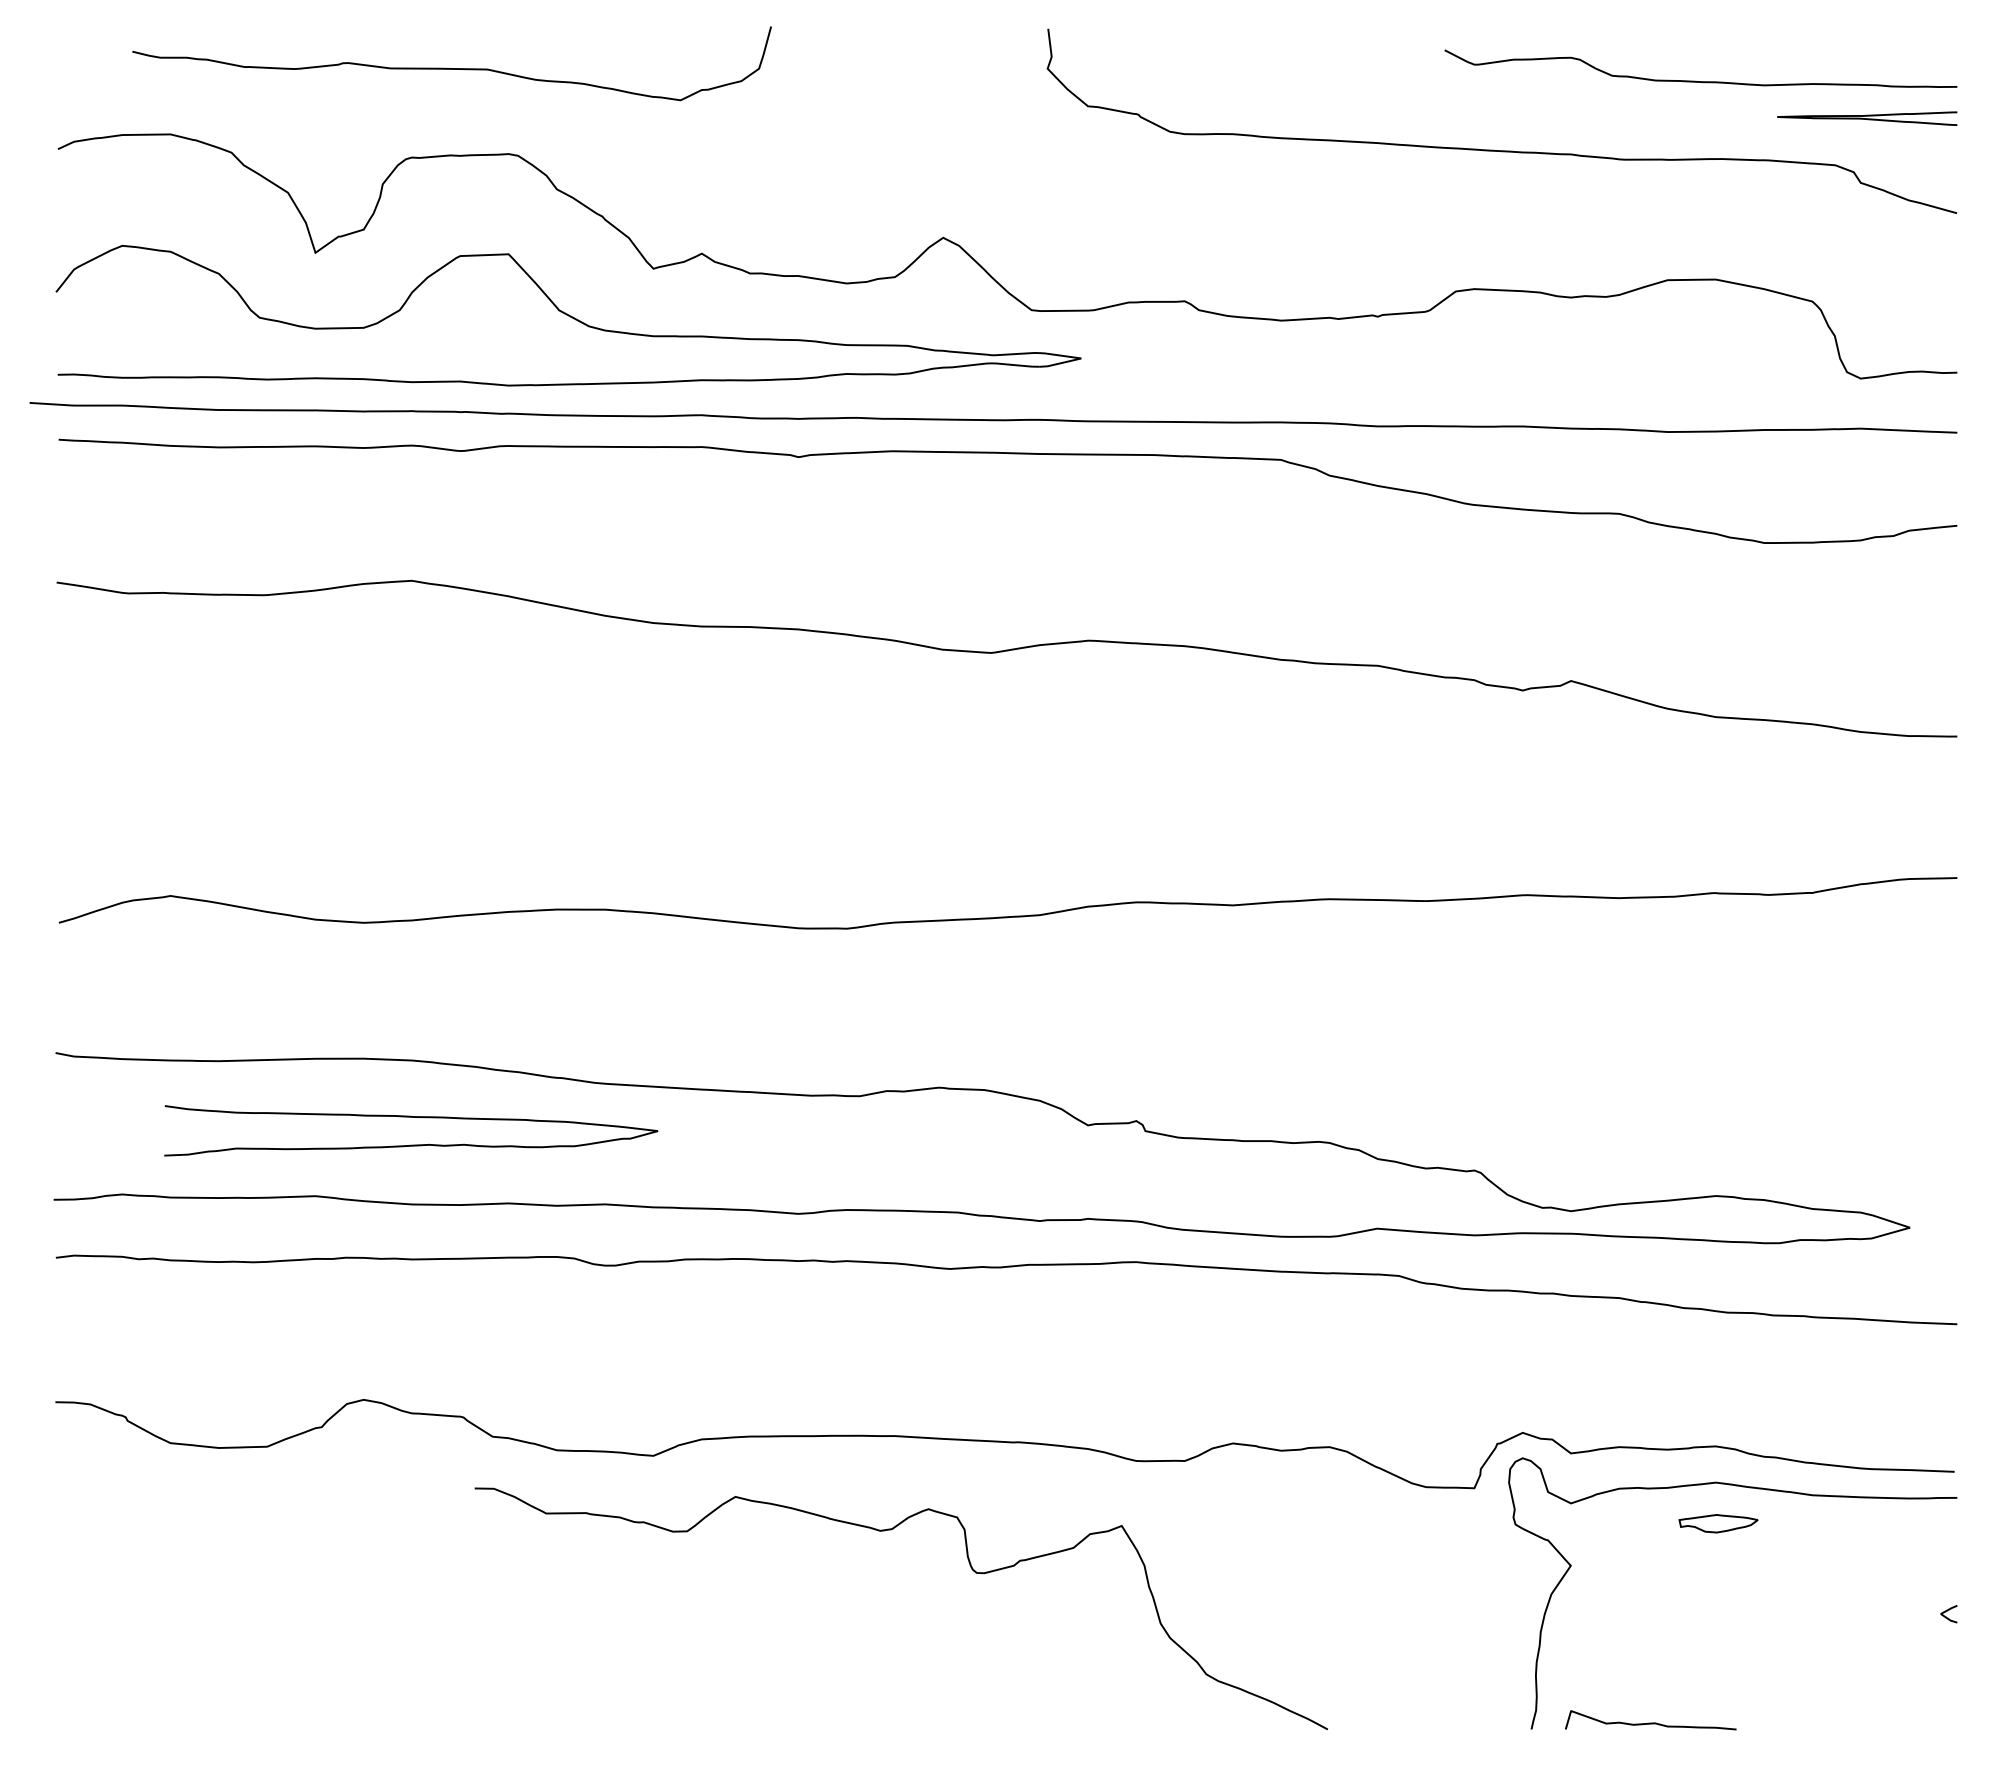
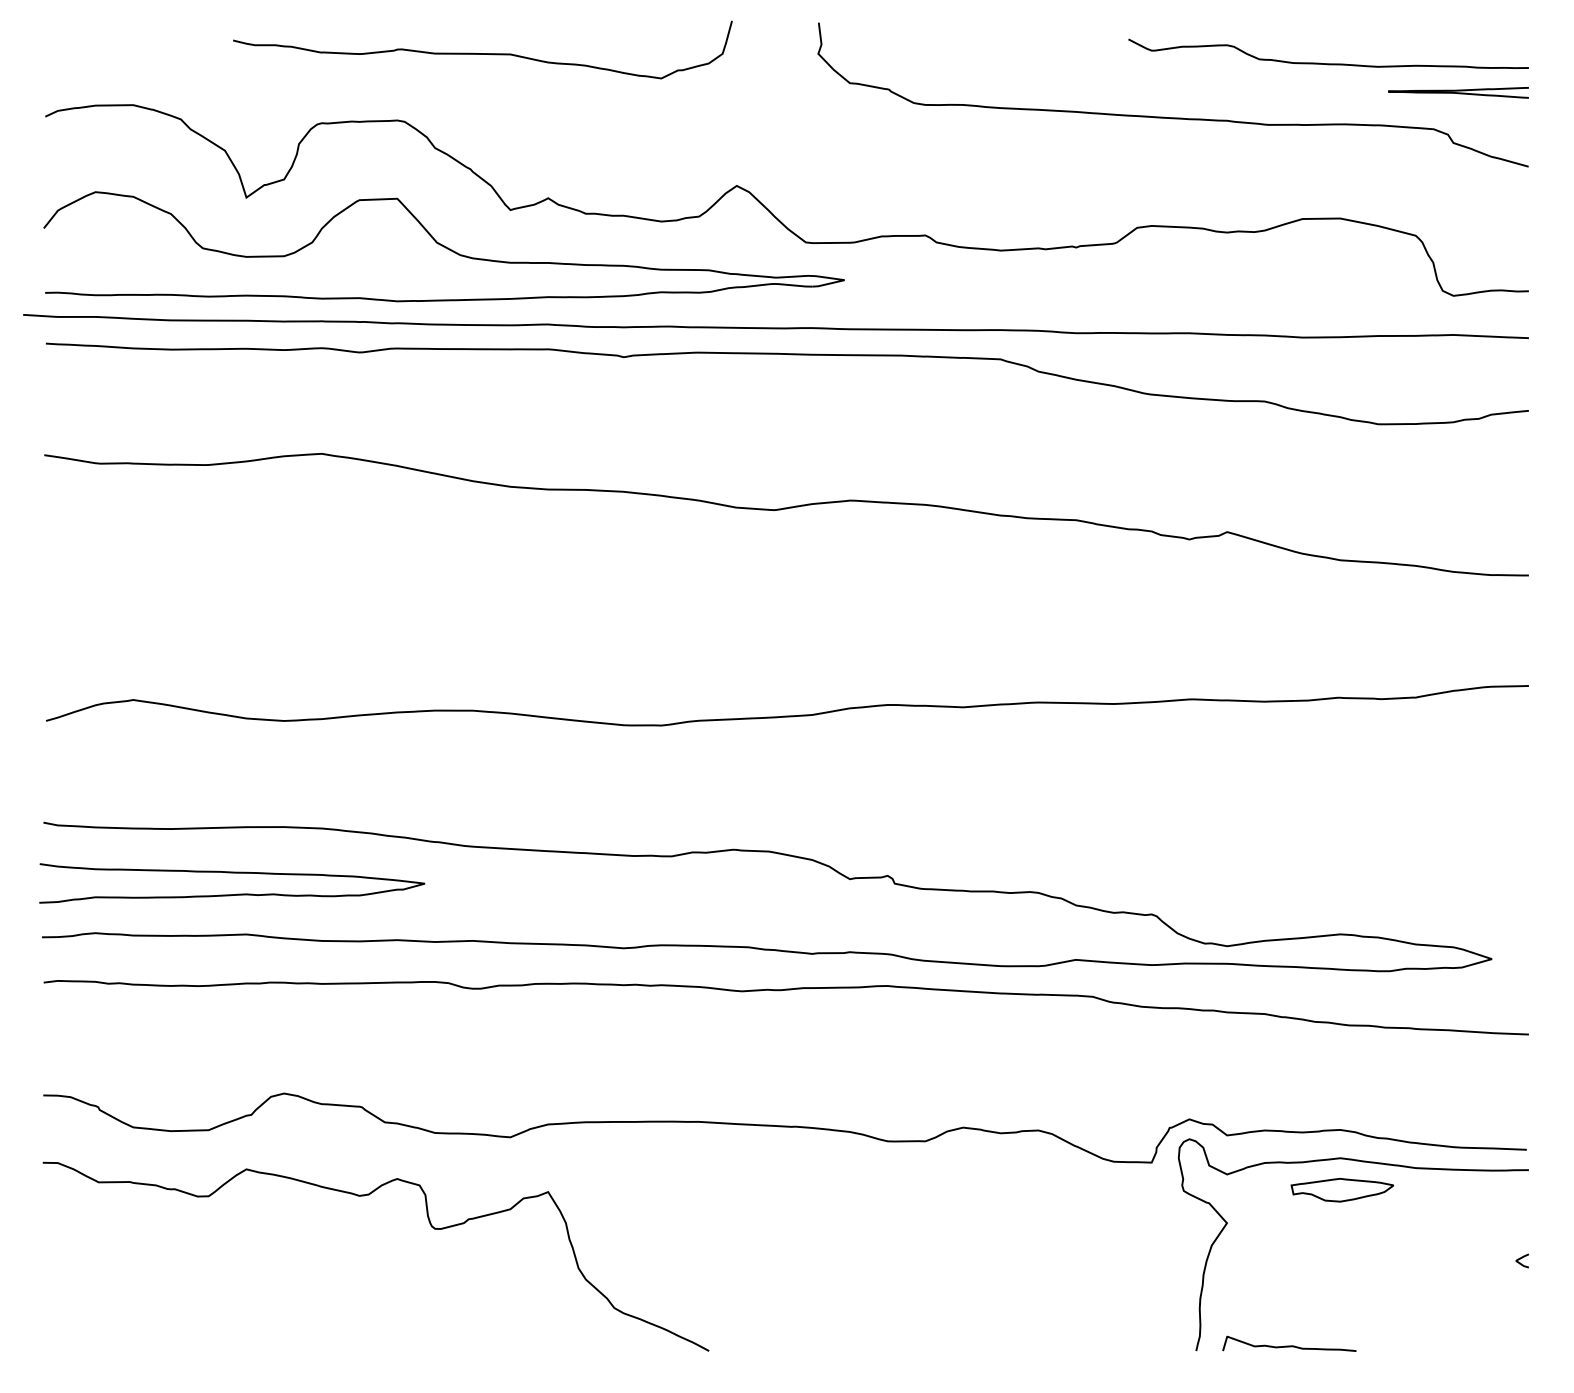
curve: (451, 68) -> (482, 53), moved
curve: (411, 1117) -> (232, 873), moved
part: (1718, 1523) -> (1342, 1190), size x1.67
curve: (891, 1530) -> (368, 1195), moved

